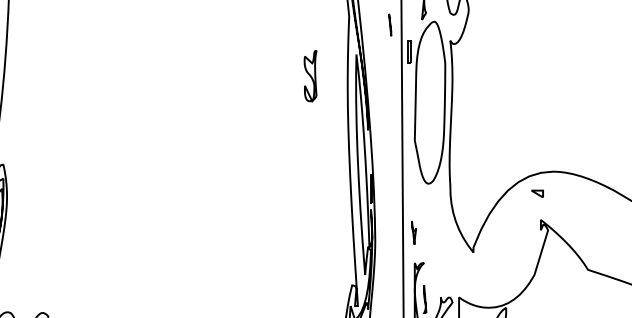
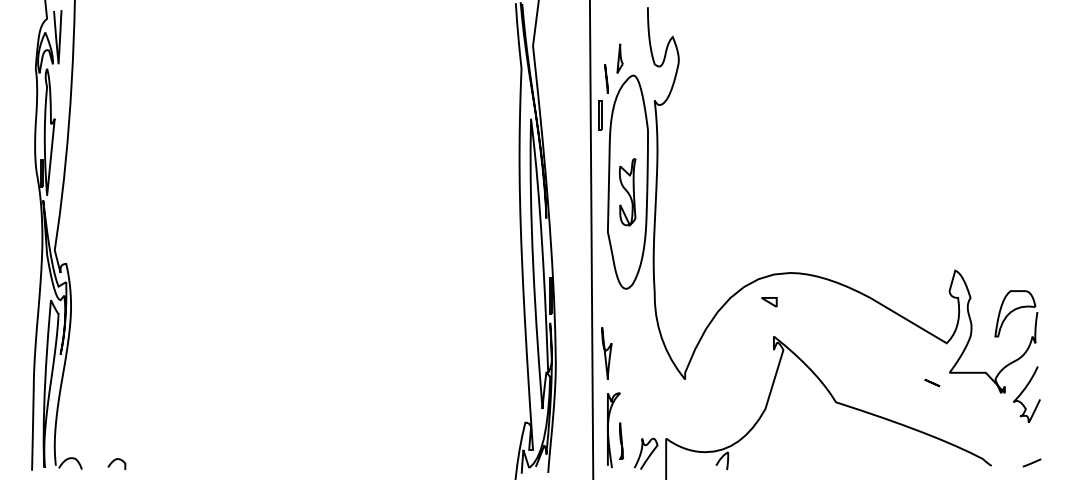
line: (390, 24) -> (606, 78), moved
part: (310, 76) -> (627, 192), moved
part: (413, 232) -> (606, 353), size x1.67

